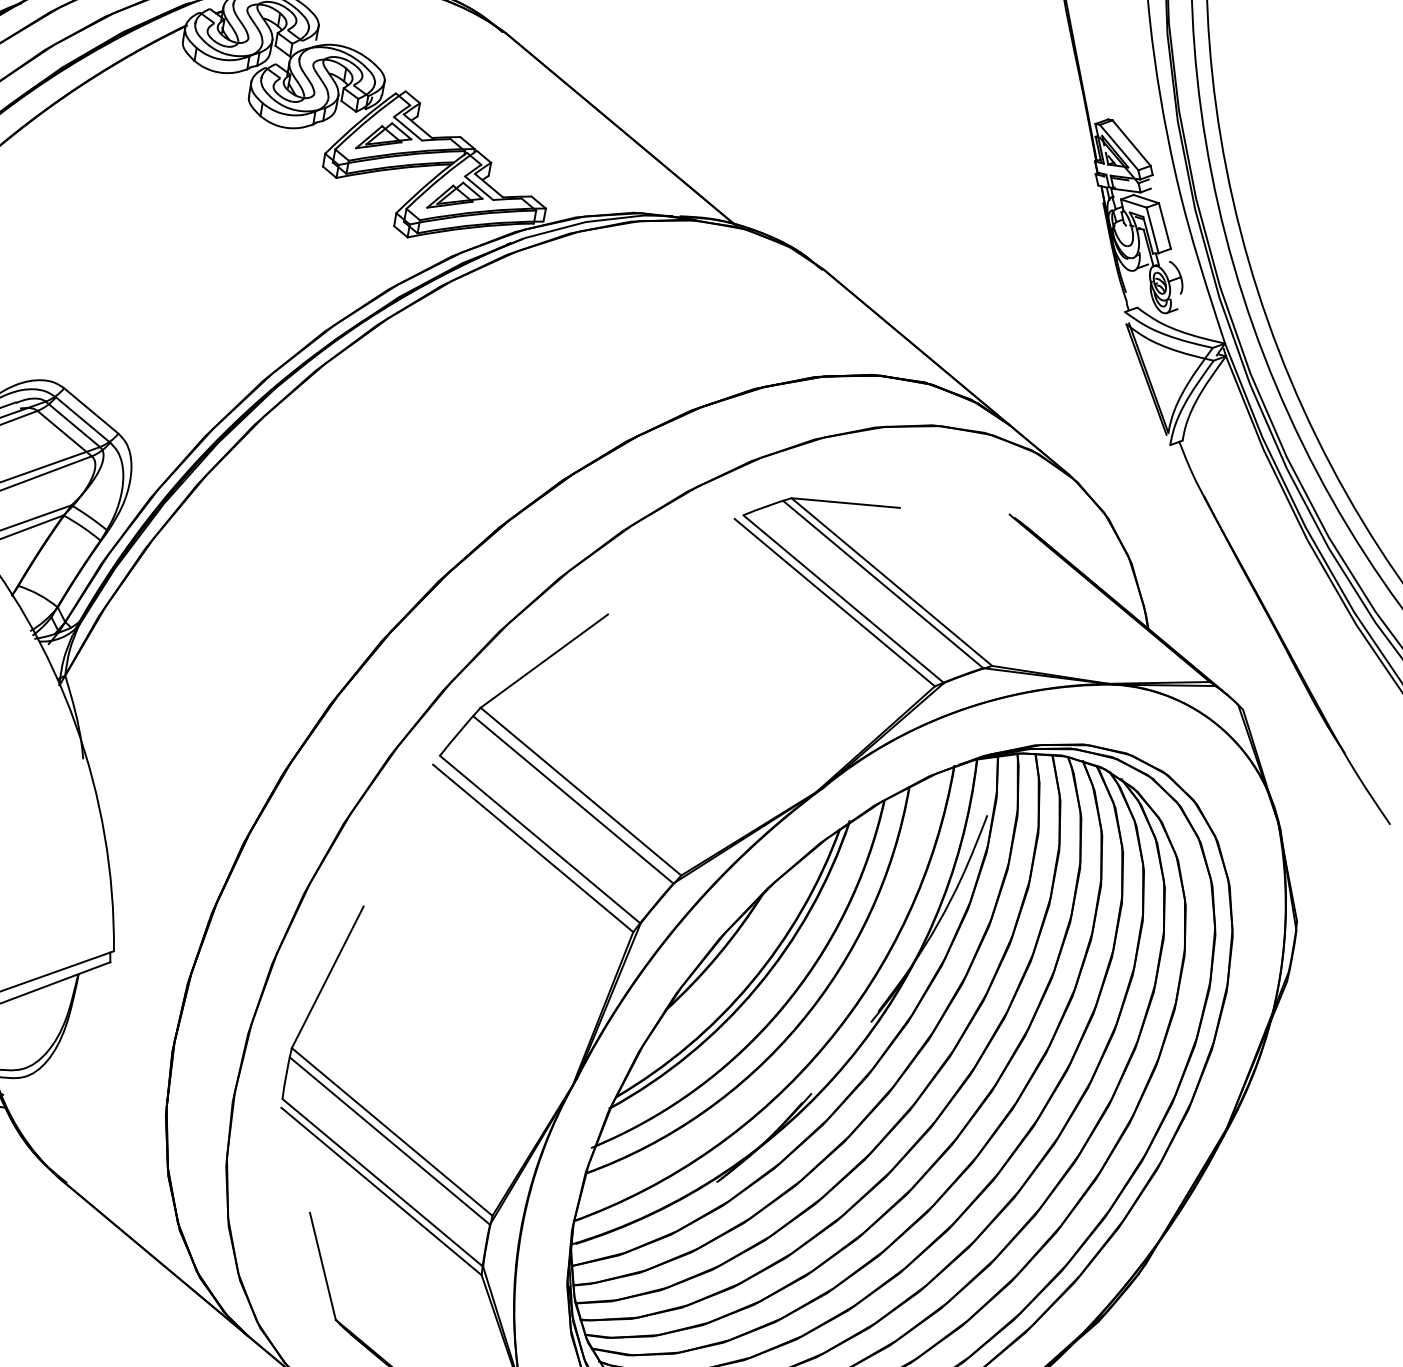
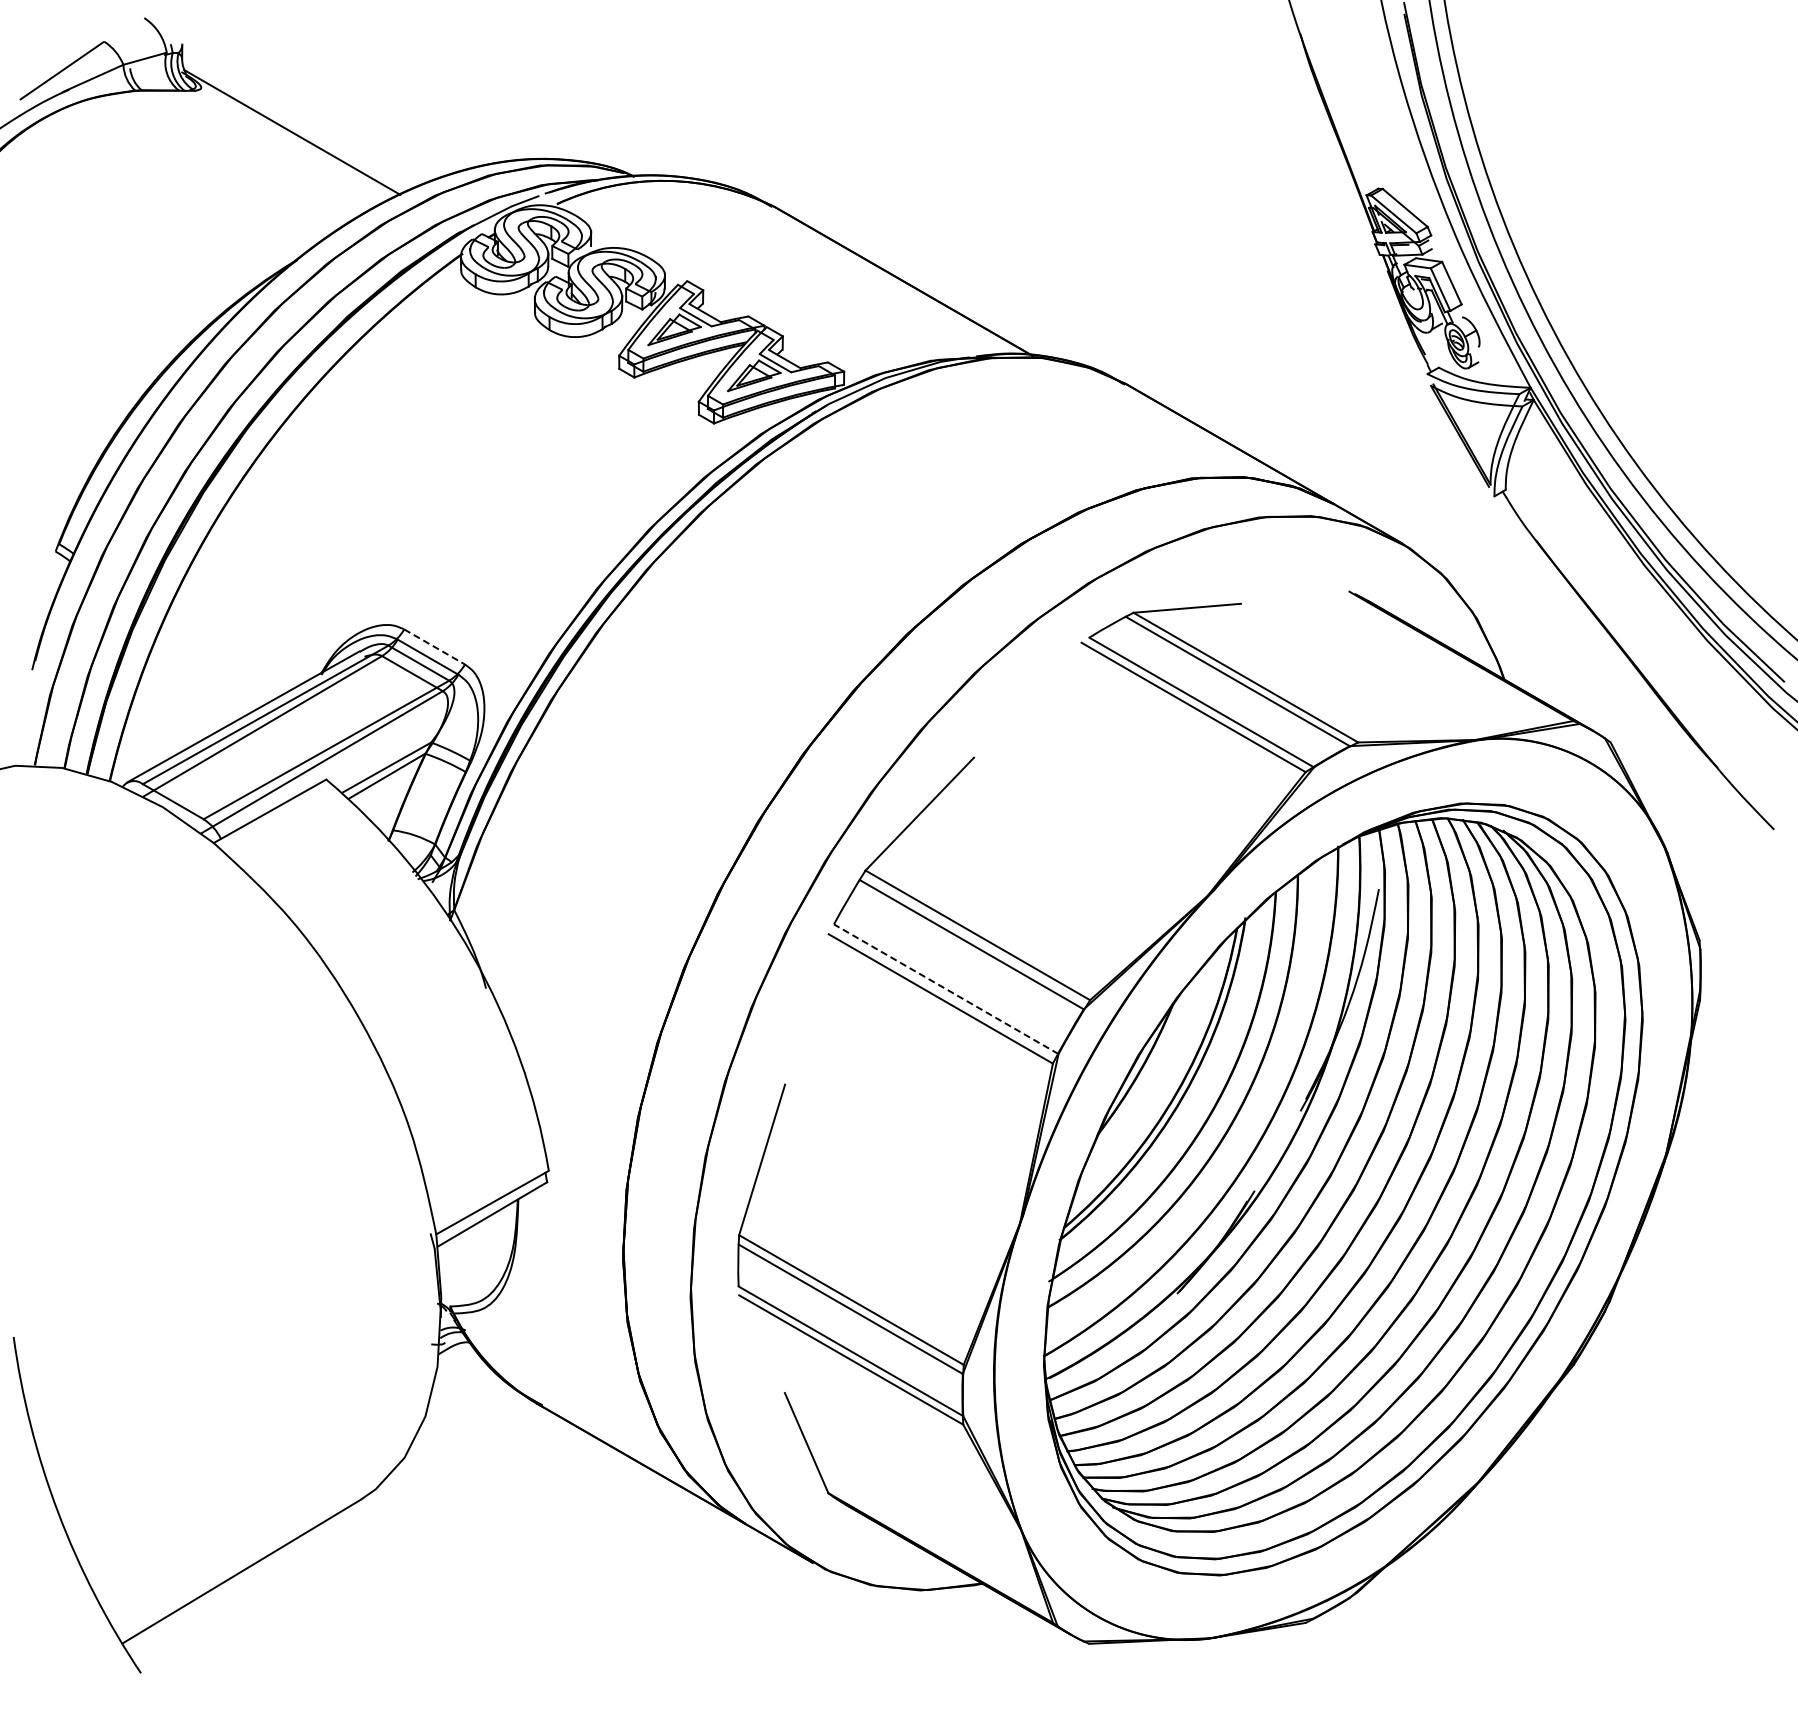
line: (92, 411) -> (435, 647), solid -> dashed
line: (540, 839) -> (946, 989), solid -> dashed

